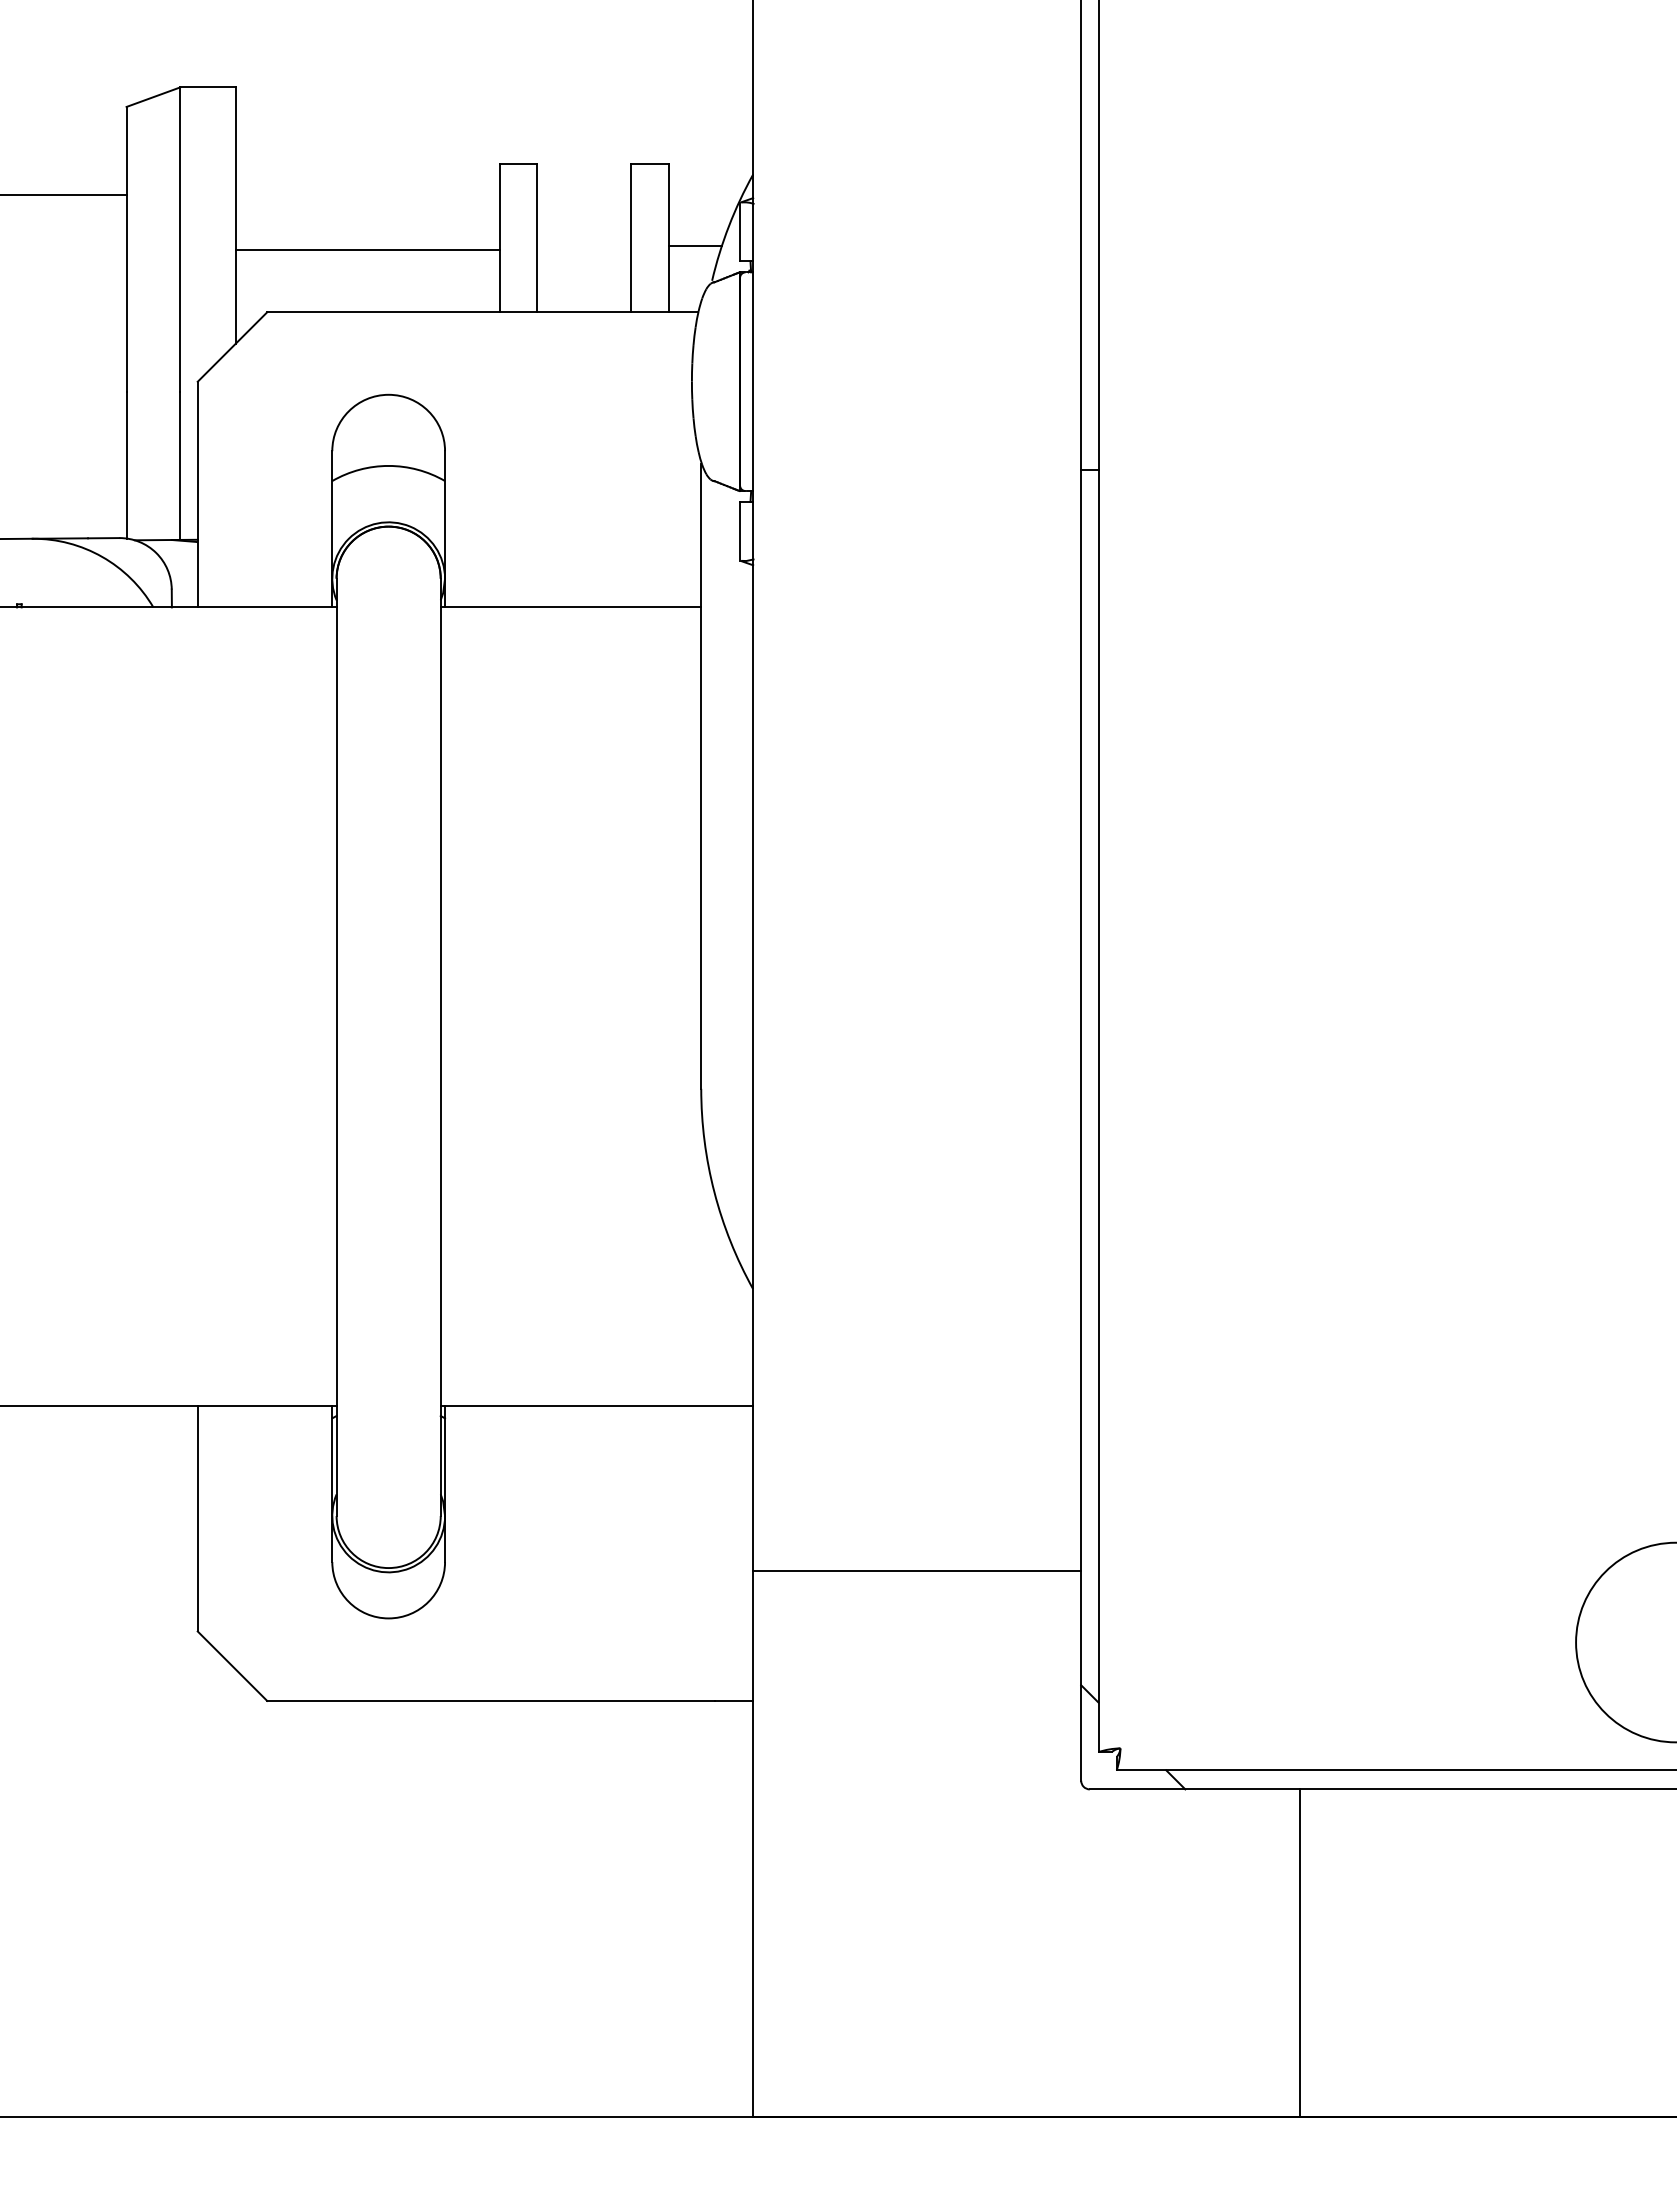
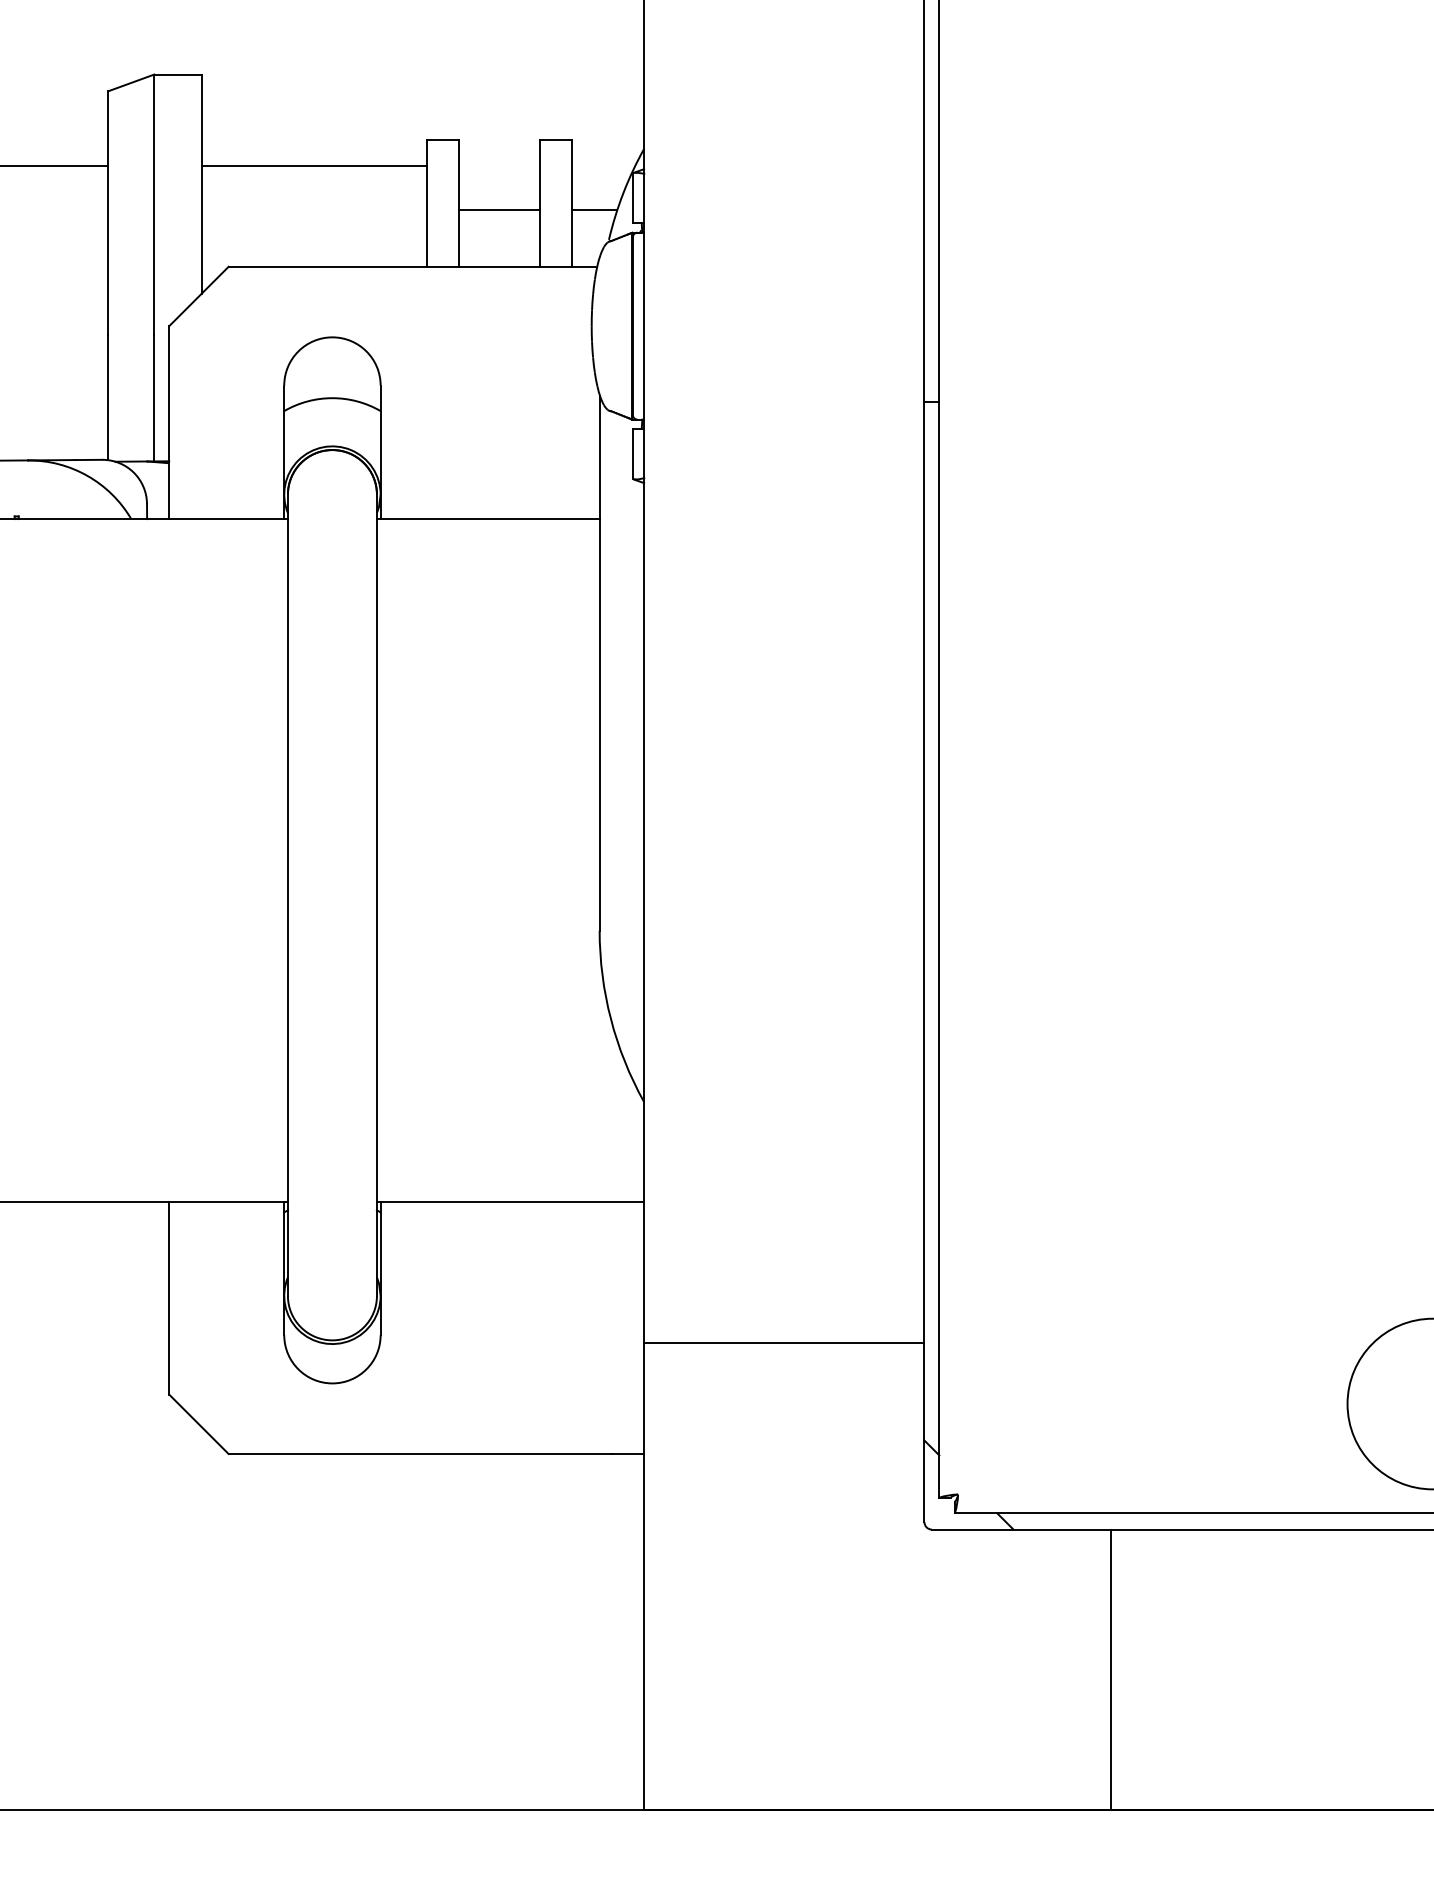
line: (584, 245) -> (499, 209), added
line: (367, 249) -> (314, 166), moved

